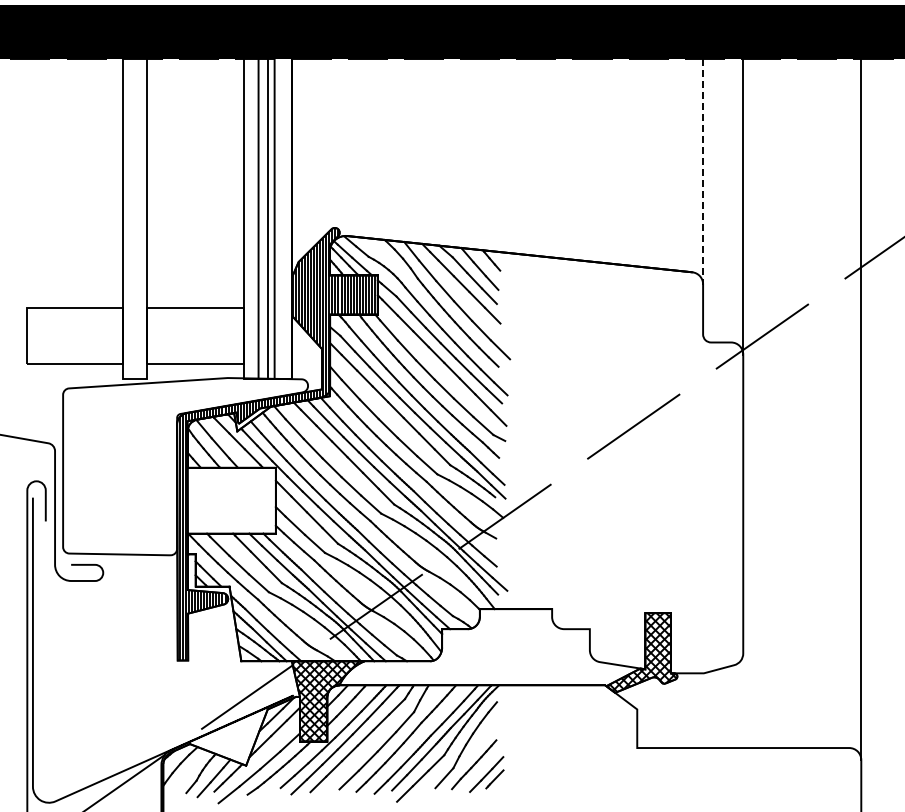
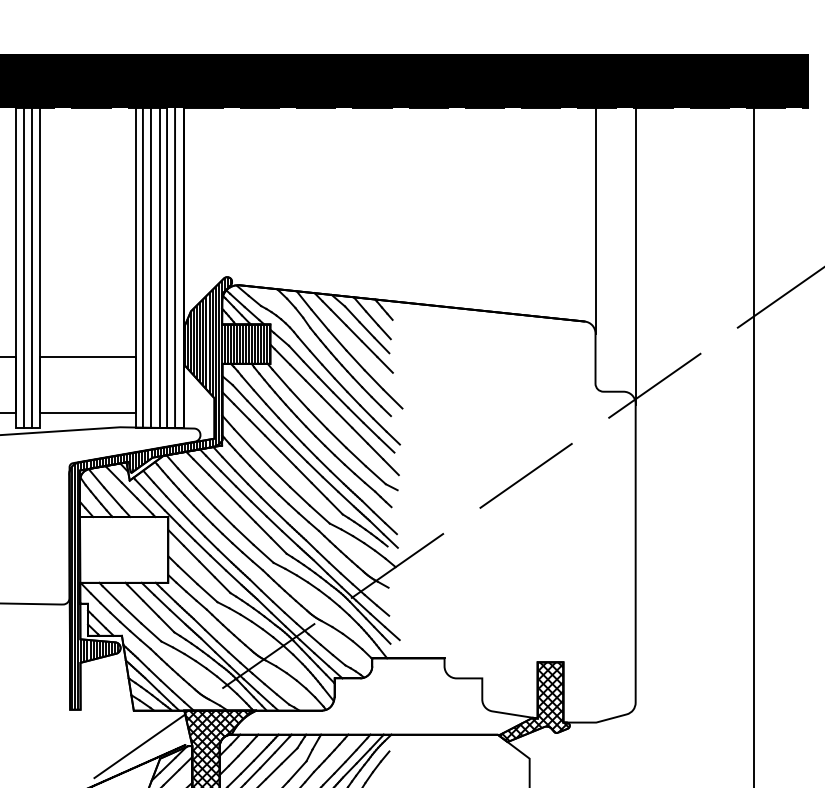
line: (703, 172) -> (595, 221), dashed -> solid
line: (131, 218) -> (23, 267), added
line: (139, 218) -> (31, 267), added
line: (250, 218) -> (142, 267), added
line: (282, 218) -> (174, 267), added

